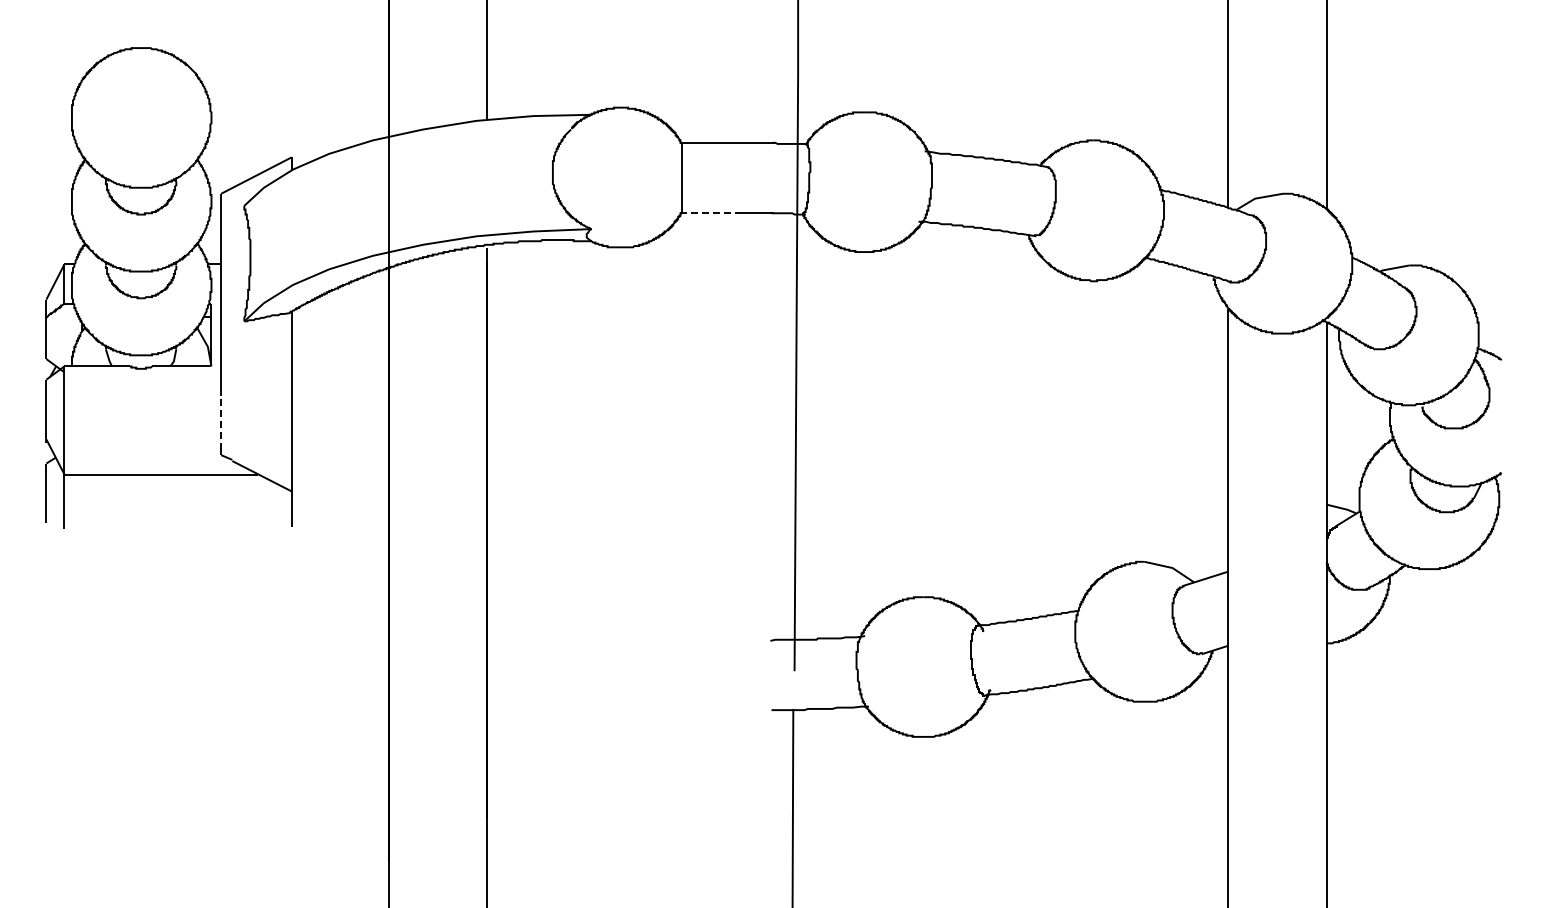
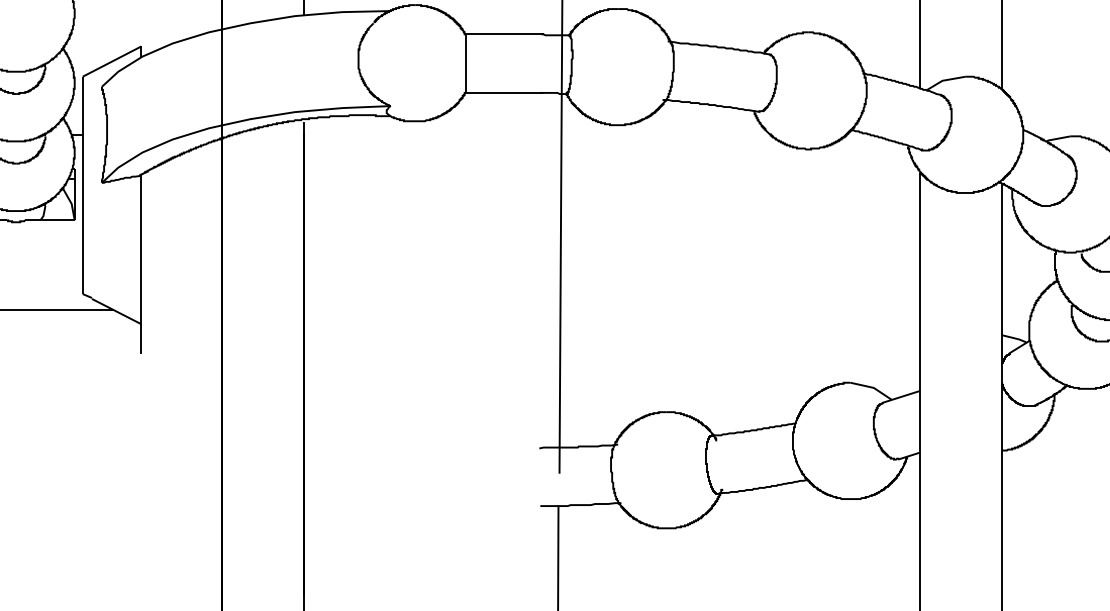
line: (709, 213) -> (488, 93), dashed -> solid
line: (221, 422) -> (83, 266), dashed -> solid

